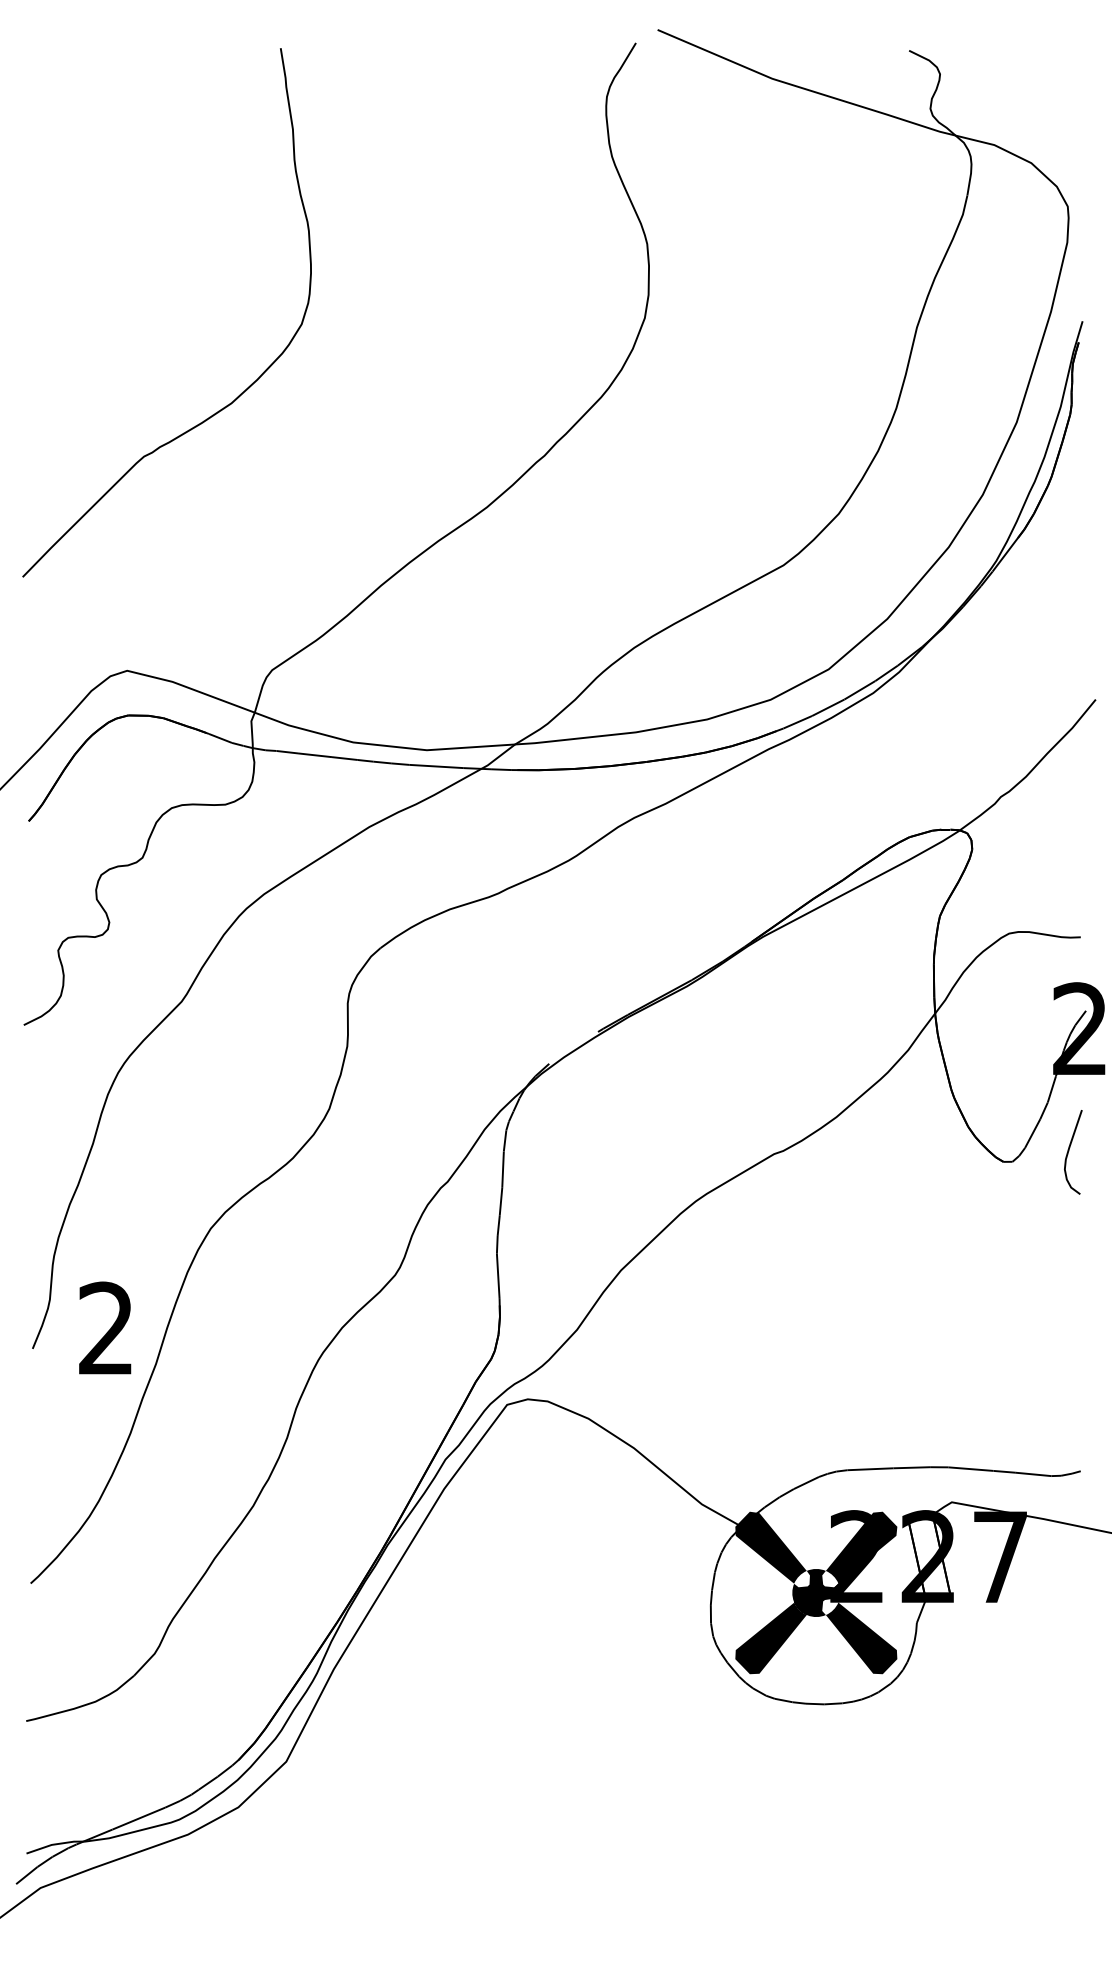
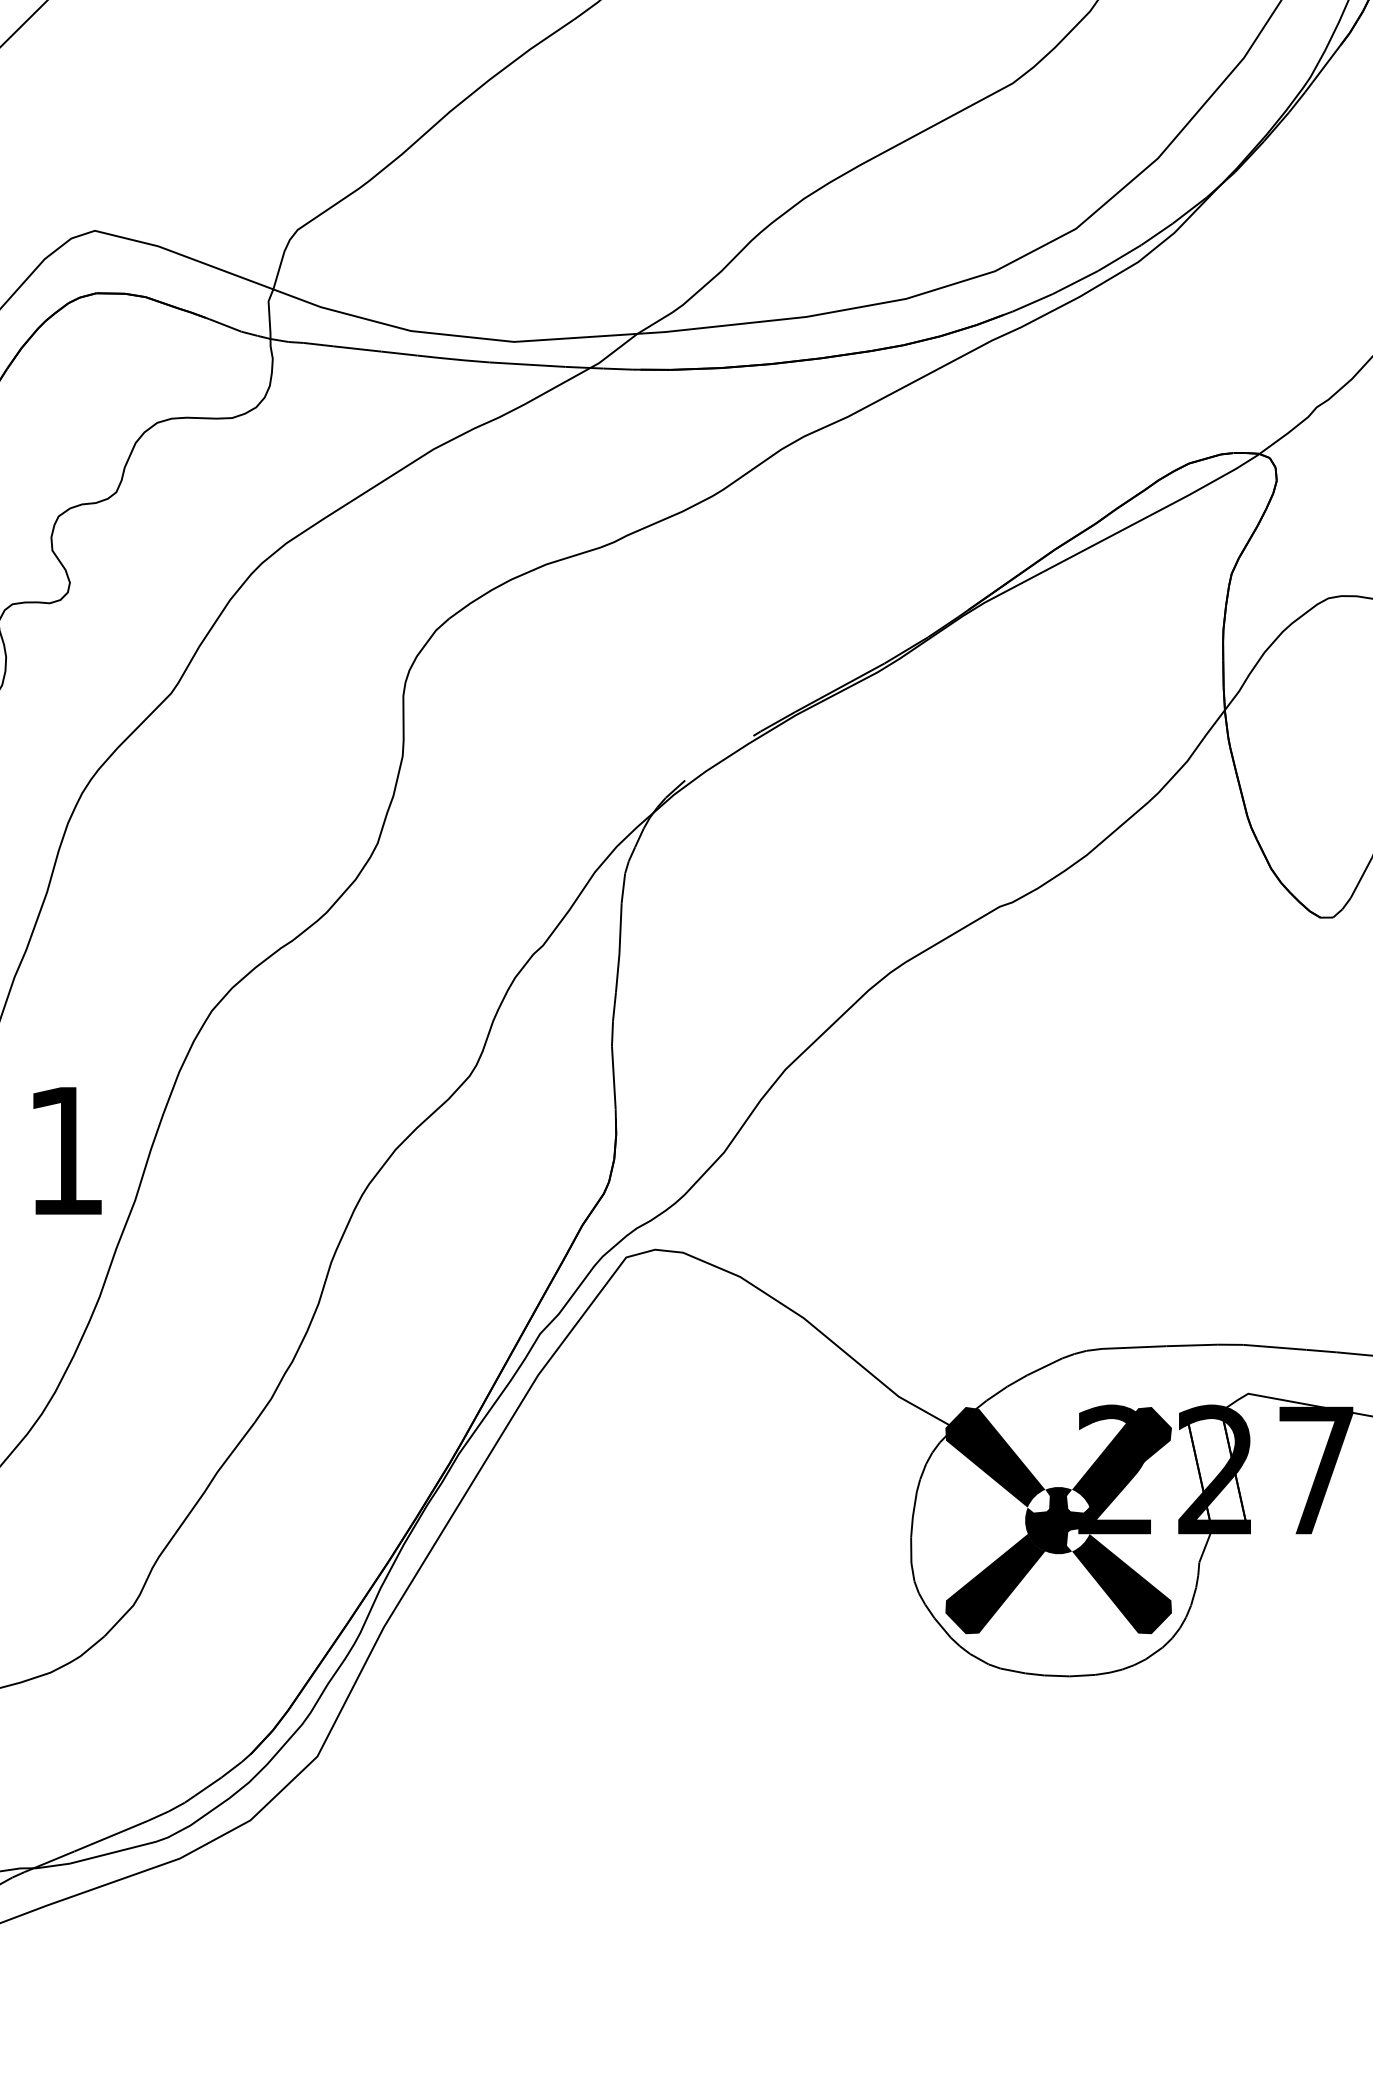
text: (105, 1327) -> (64, 1149), 2 -> 1

